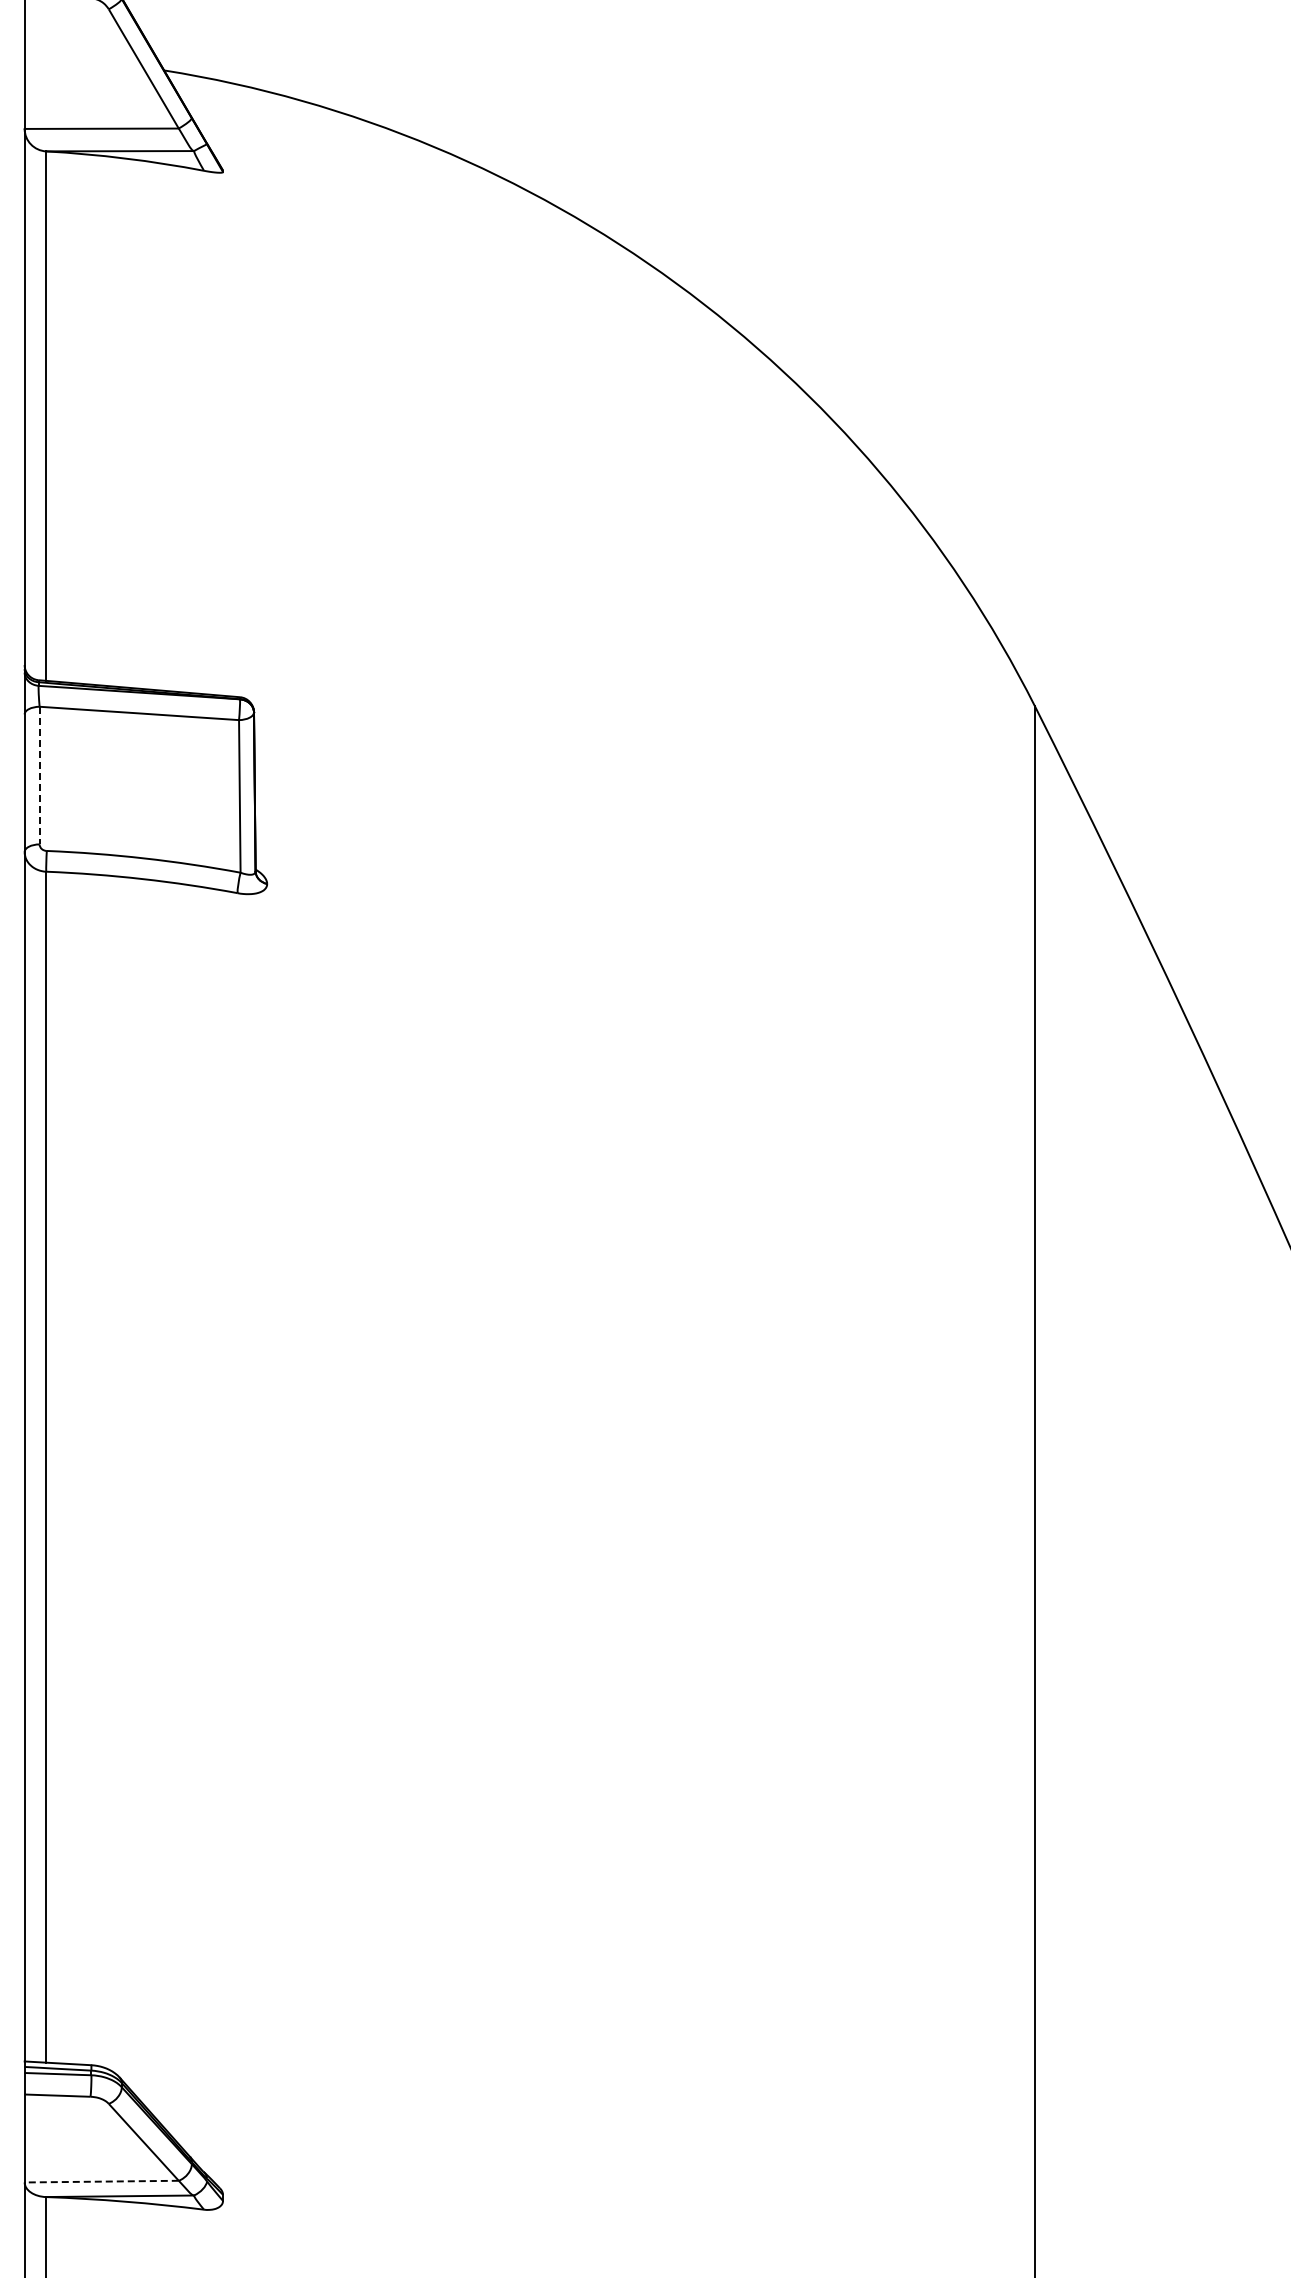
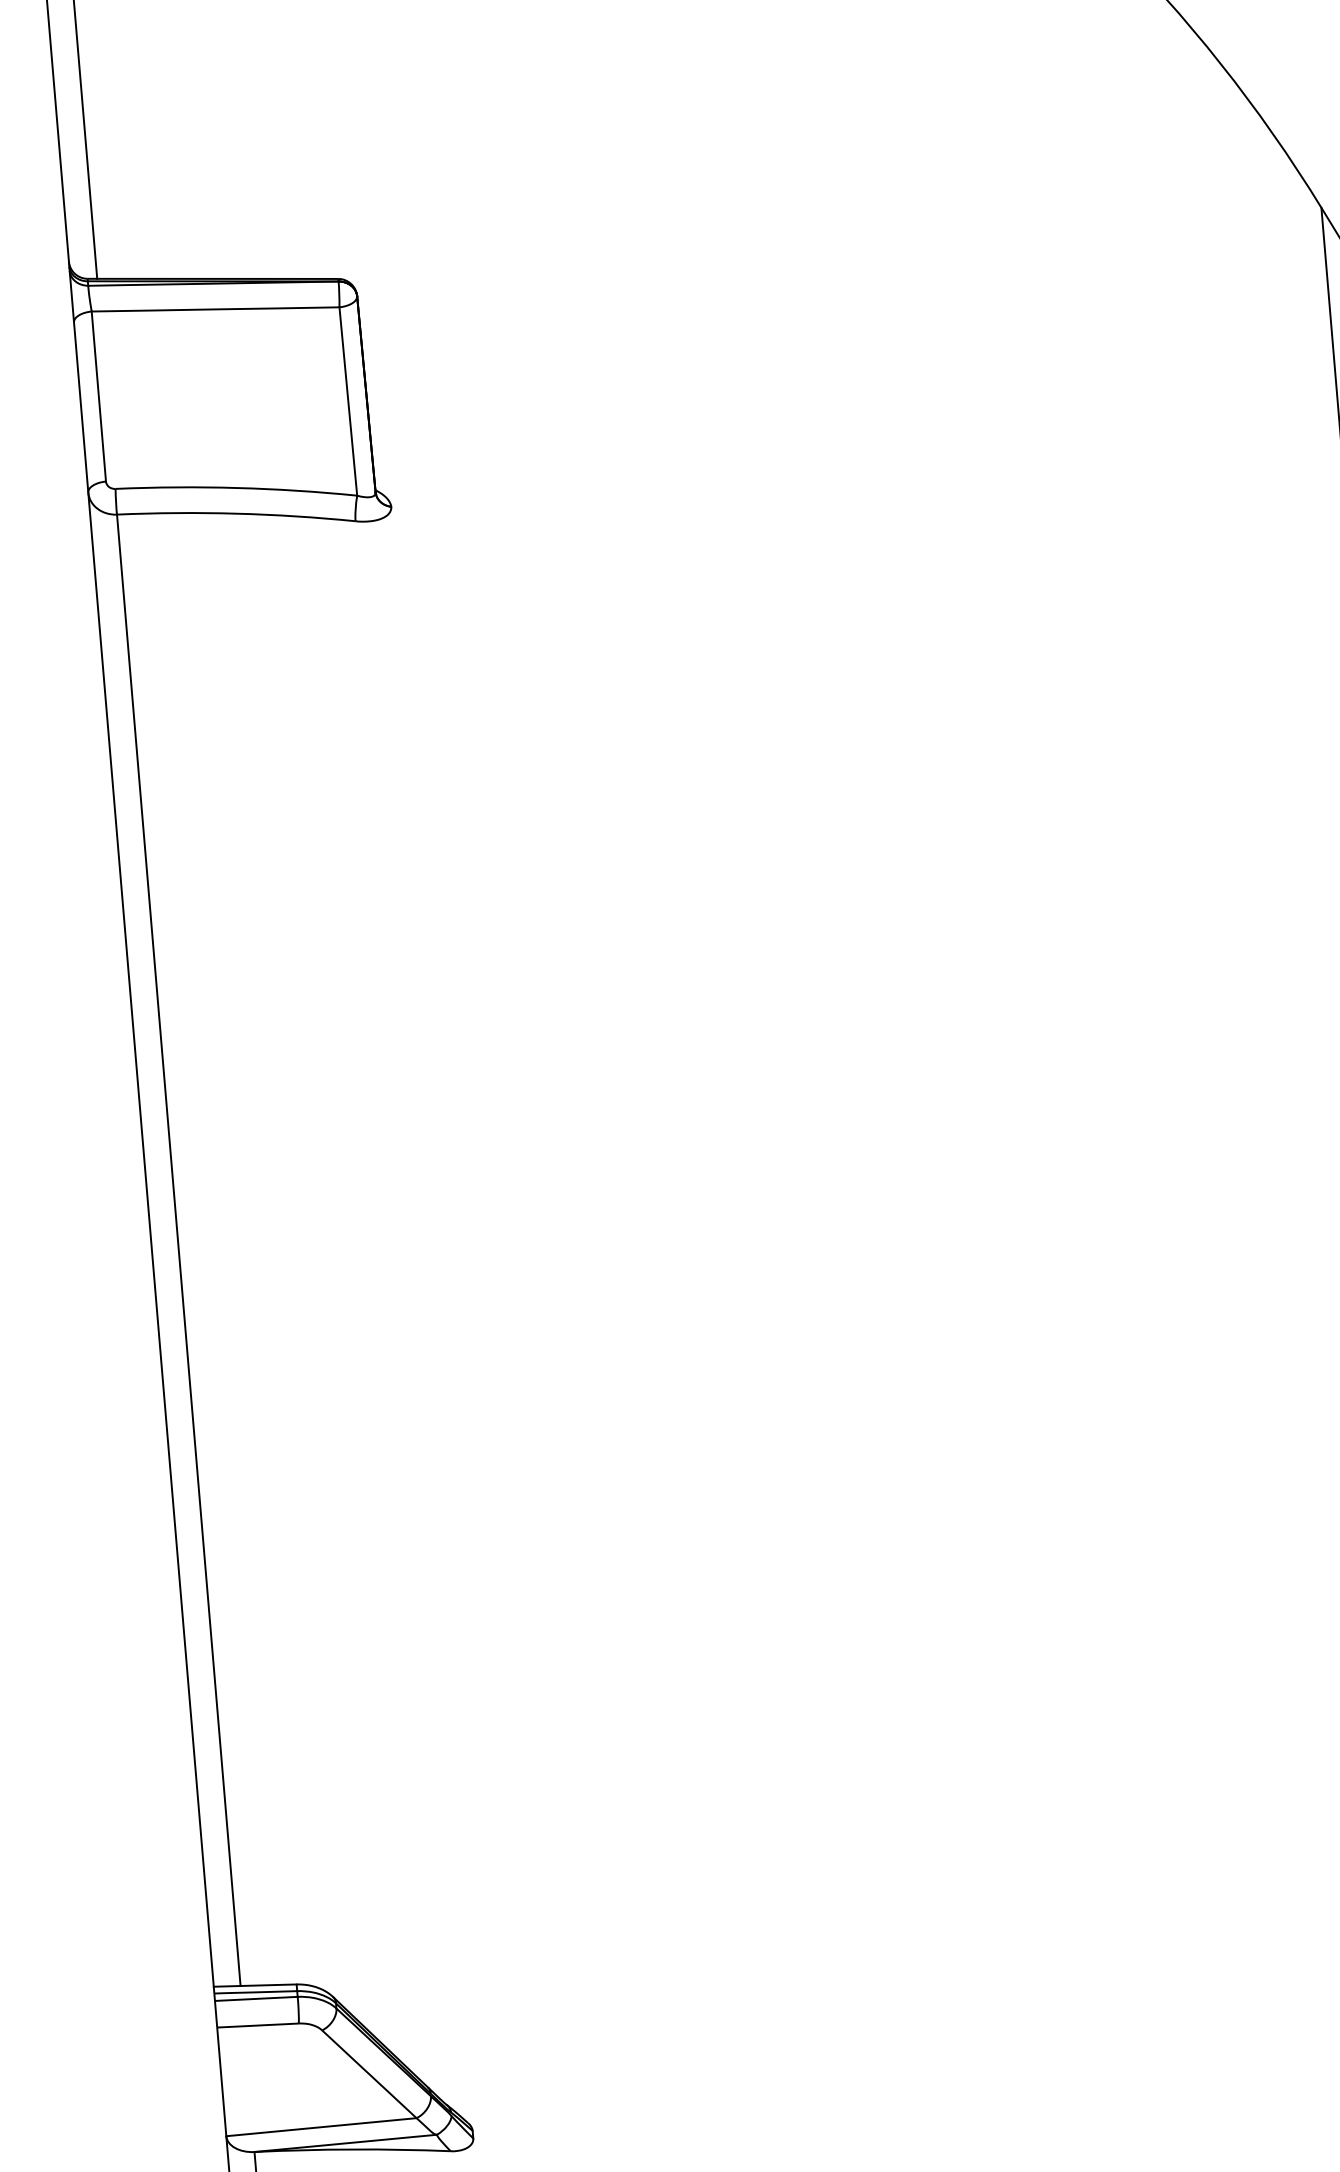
line: (39, 775) -> (98, 396), dashed -> solid
line: (101, 2181) -> (321, 2127), dashed -> solid

